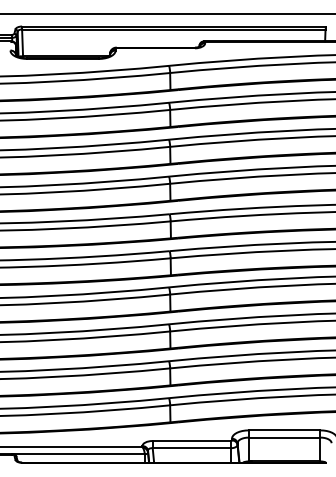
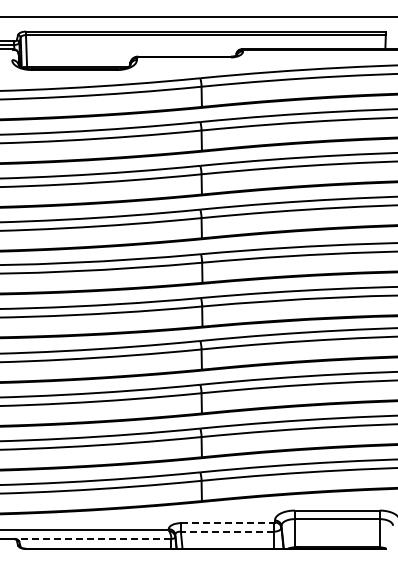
line: (192, 441) -> (227, 523), solid -> dashed
line: (191, 448) -> (226, 531), solid -> dashed
line: (79, 454) -> (93, 539), solid -> dashed

